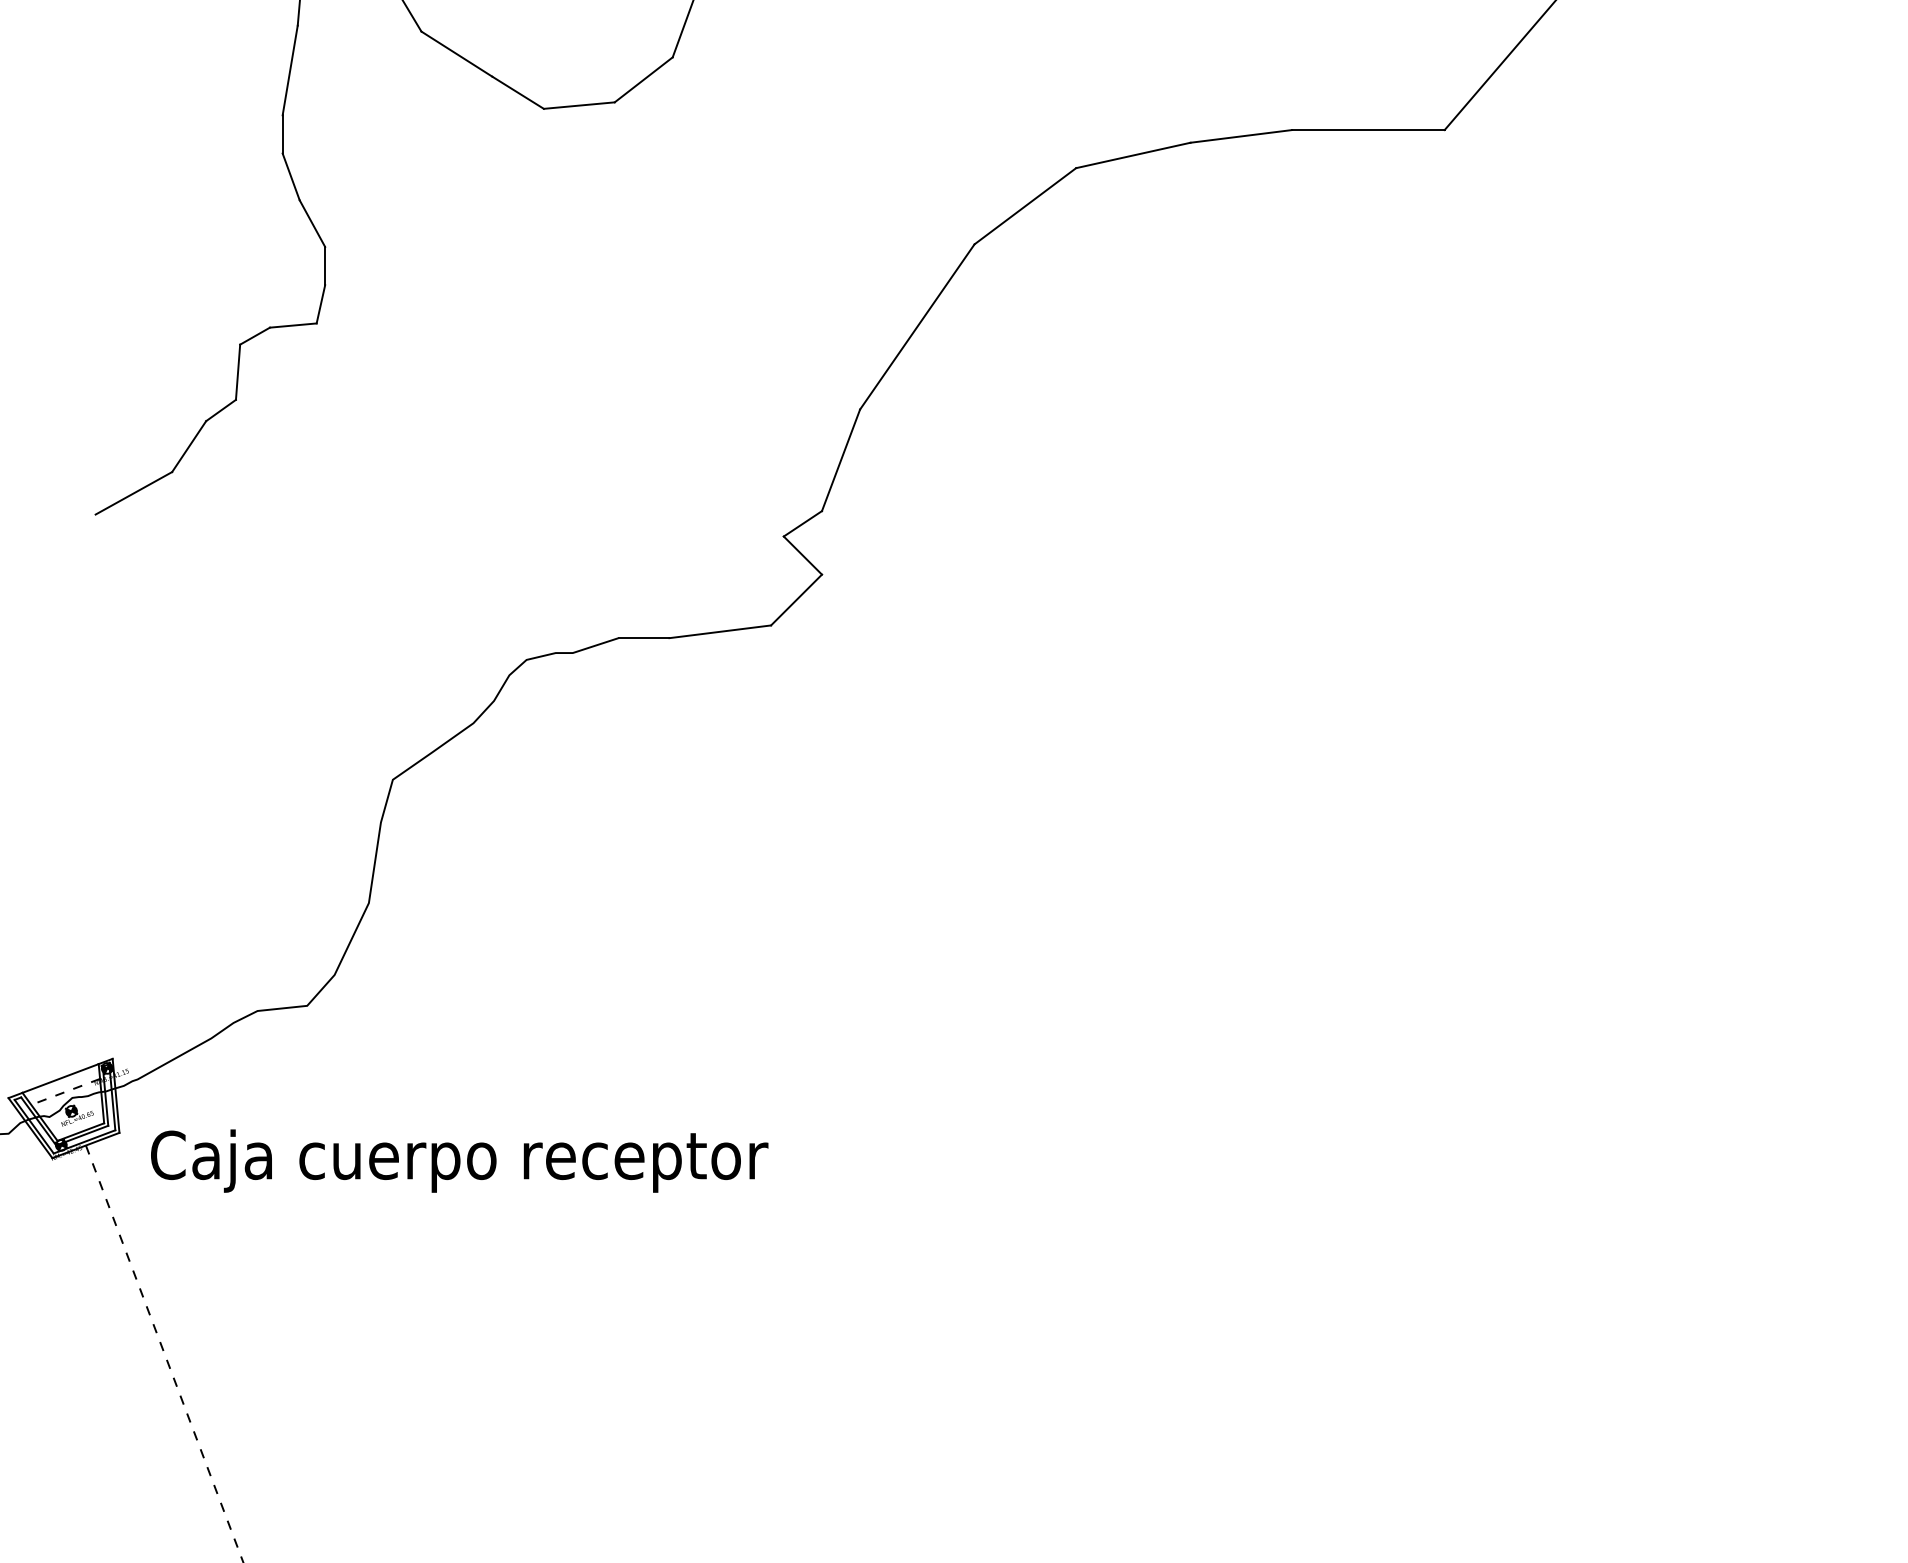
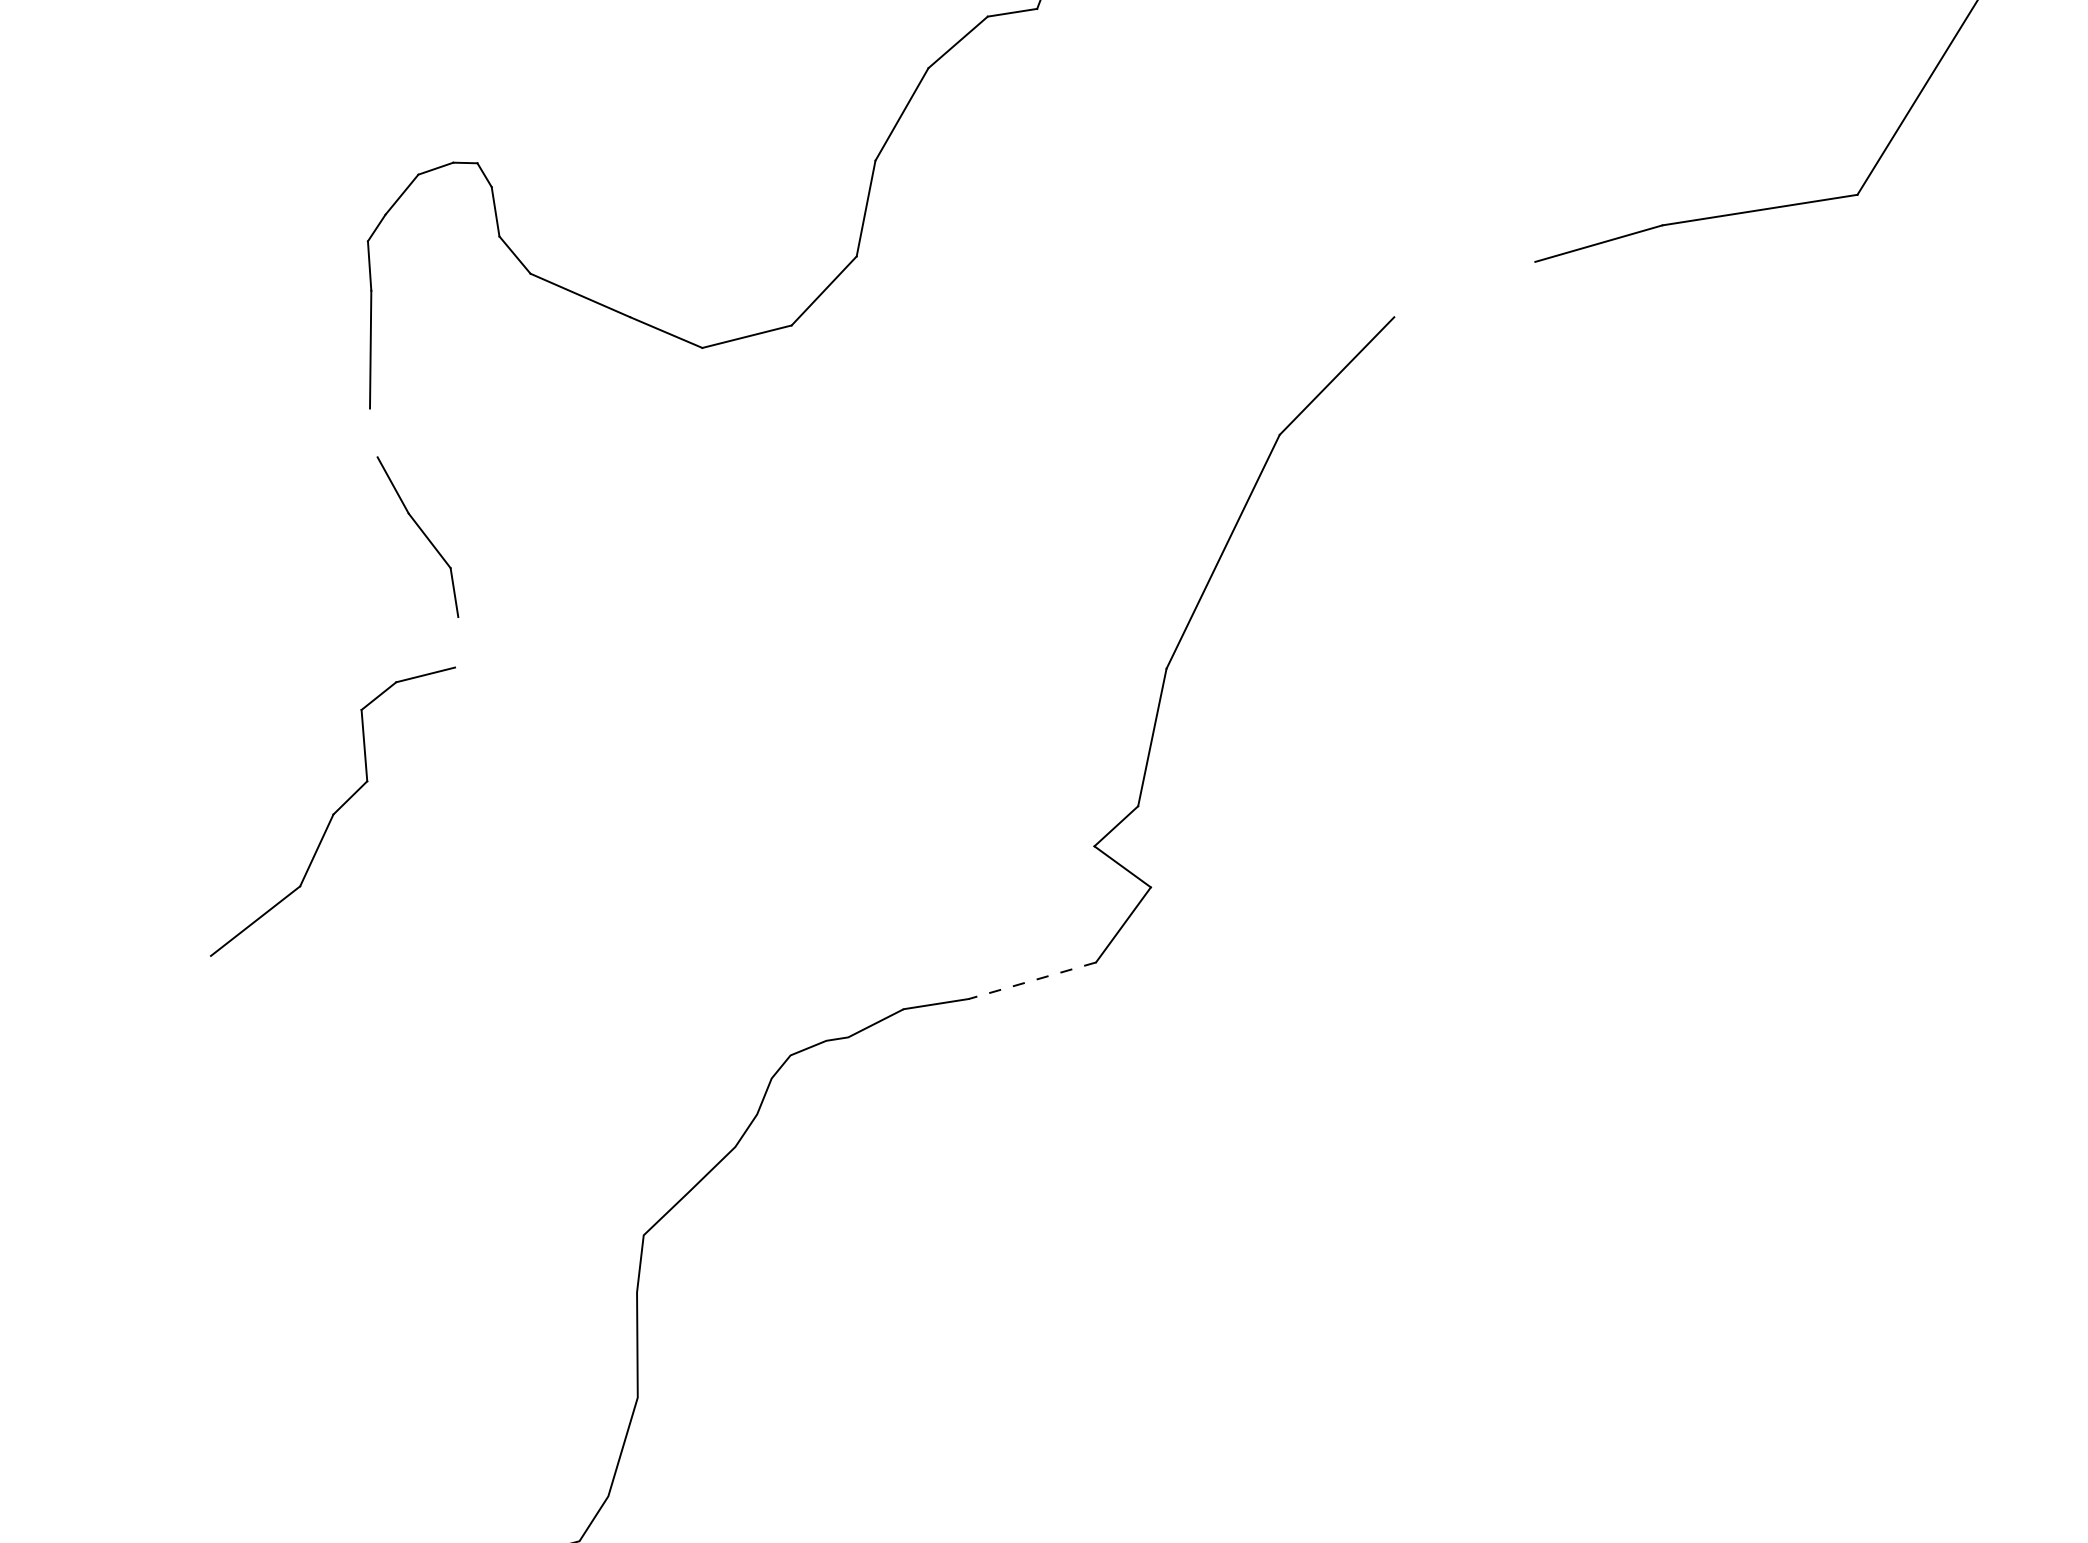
line: (282, 134) -> (373, 433), removed
line: (1133, 155) -> (1464, 289), removed
line: (320, 304) -> (456, 642), removed
line: (719, 631) -> (1031, 980), solid -> dashed

